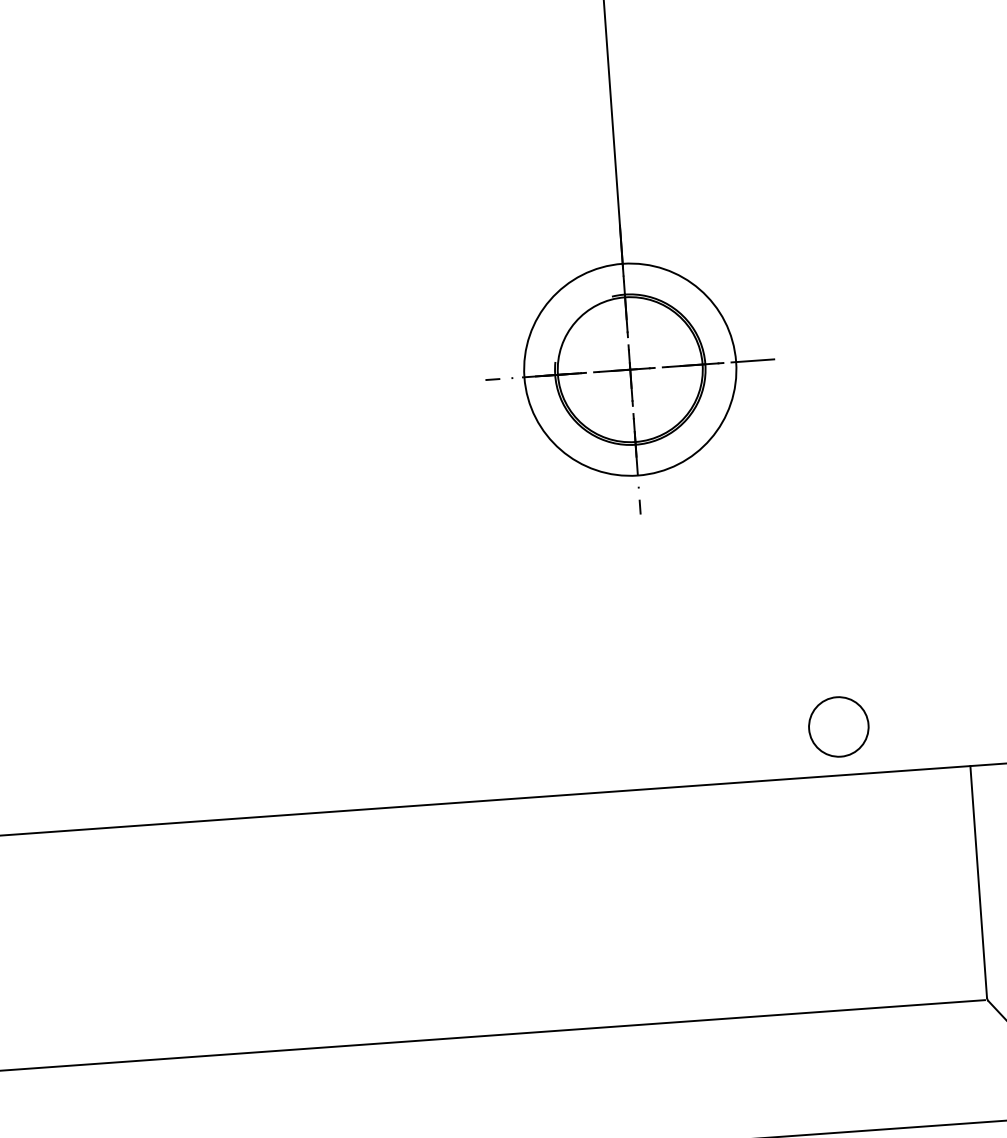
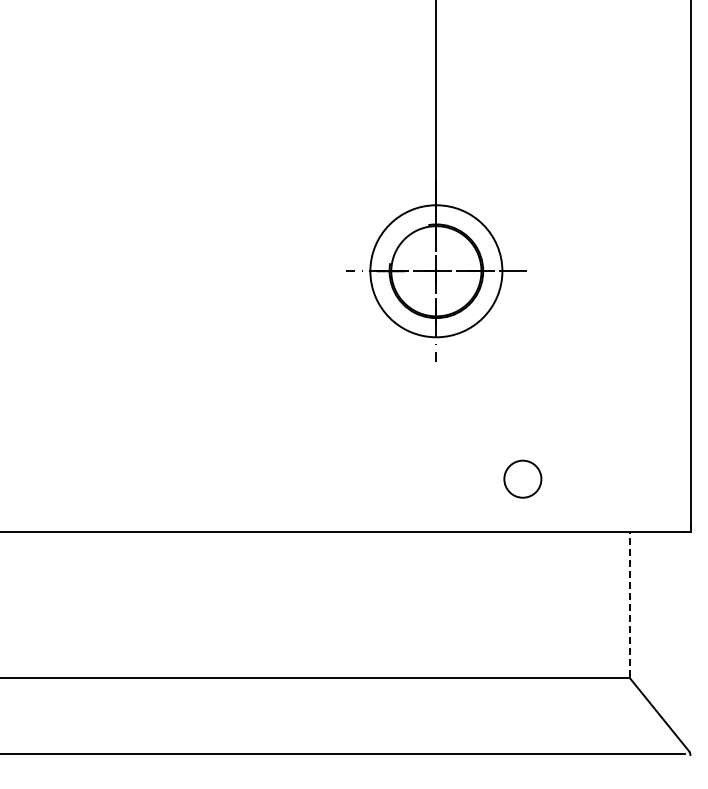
circle: (838, 725) -> (522, 478), moved
line: (978, 881) -> (629, 604), solid -> dashed

